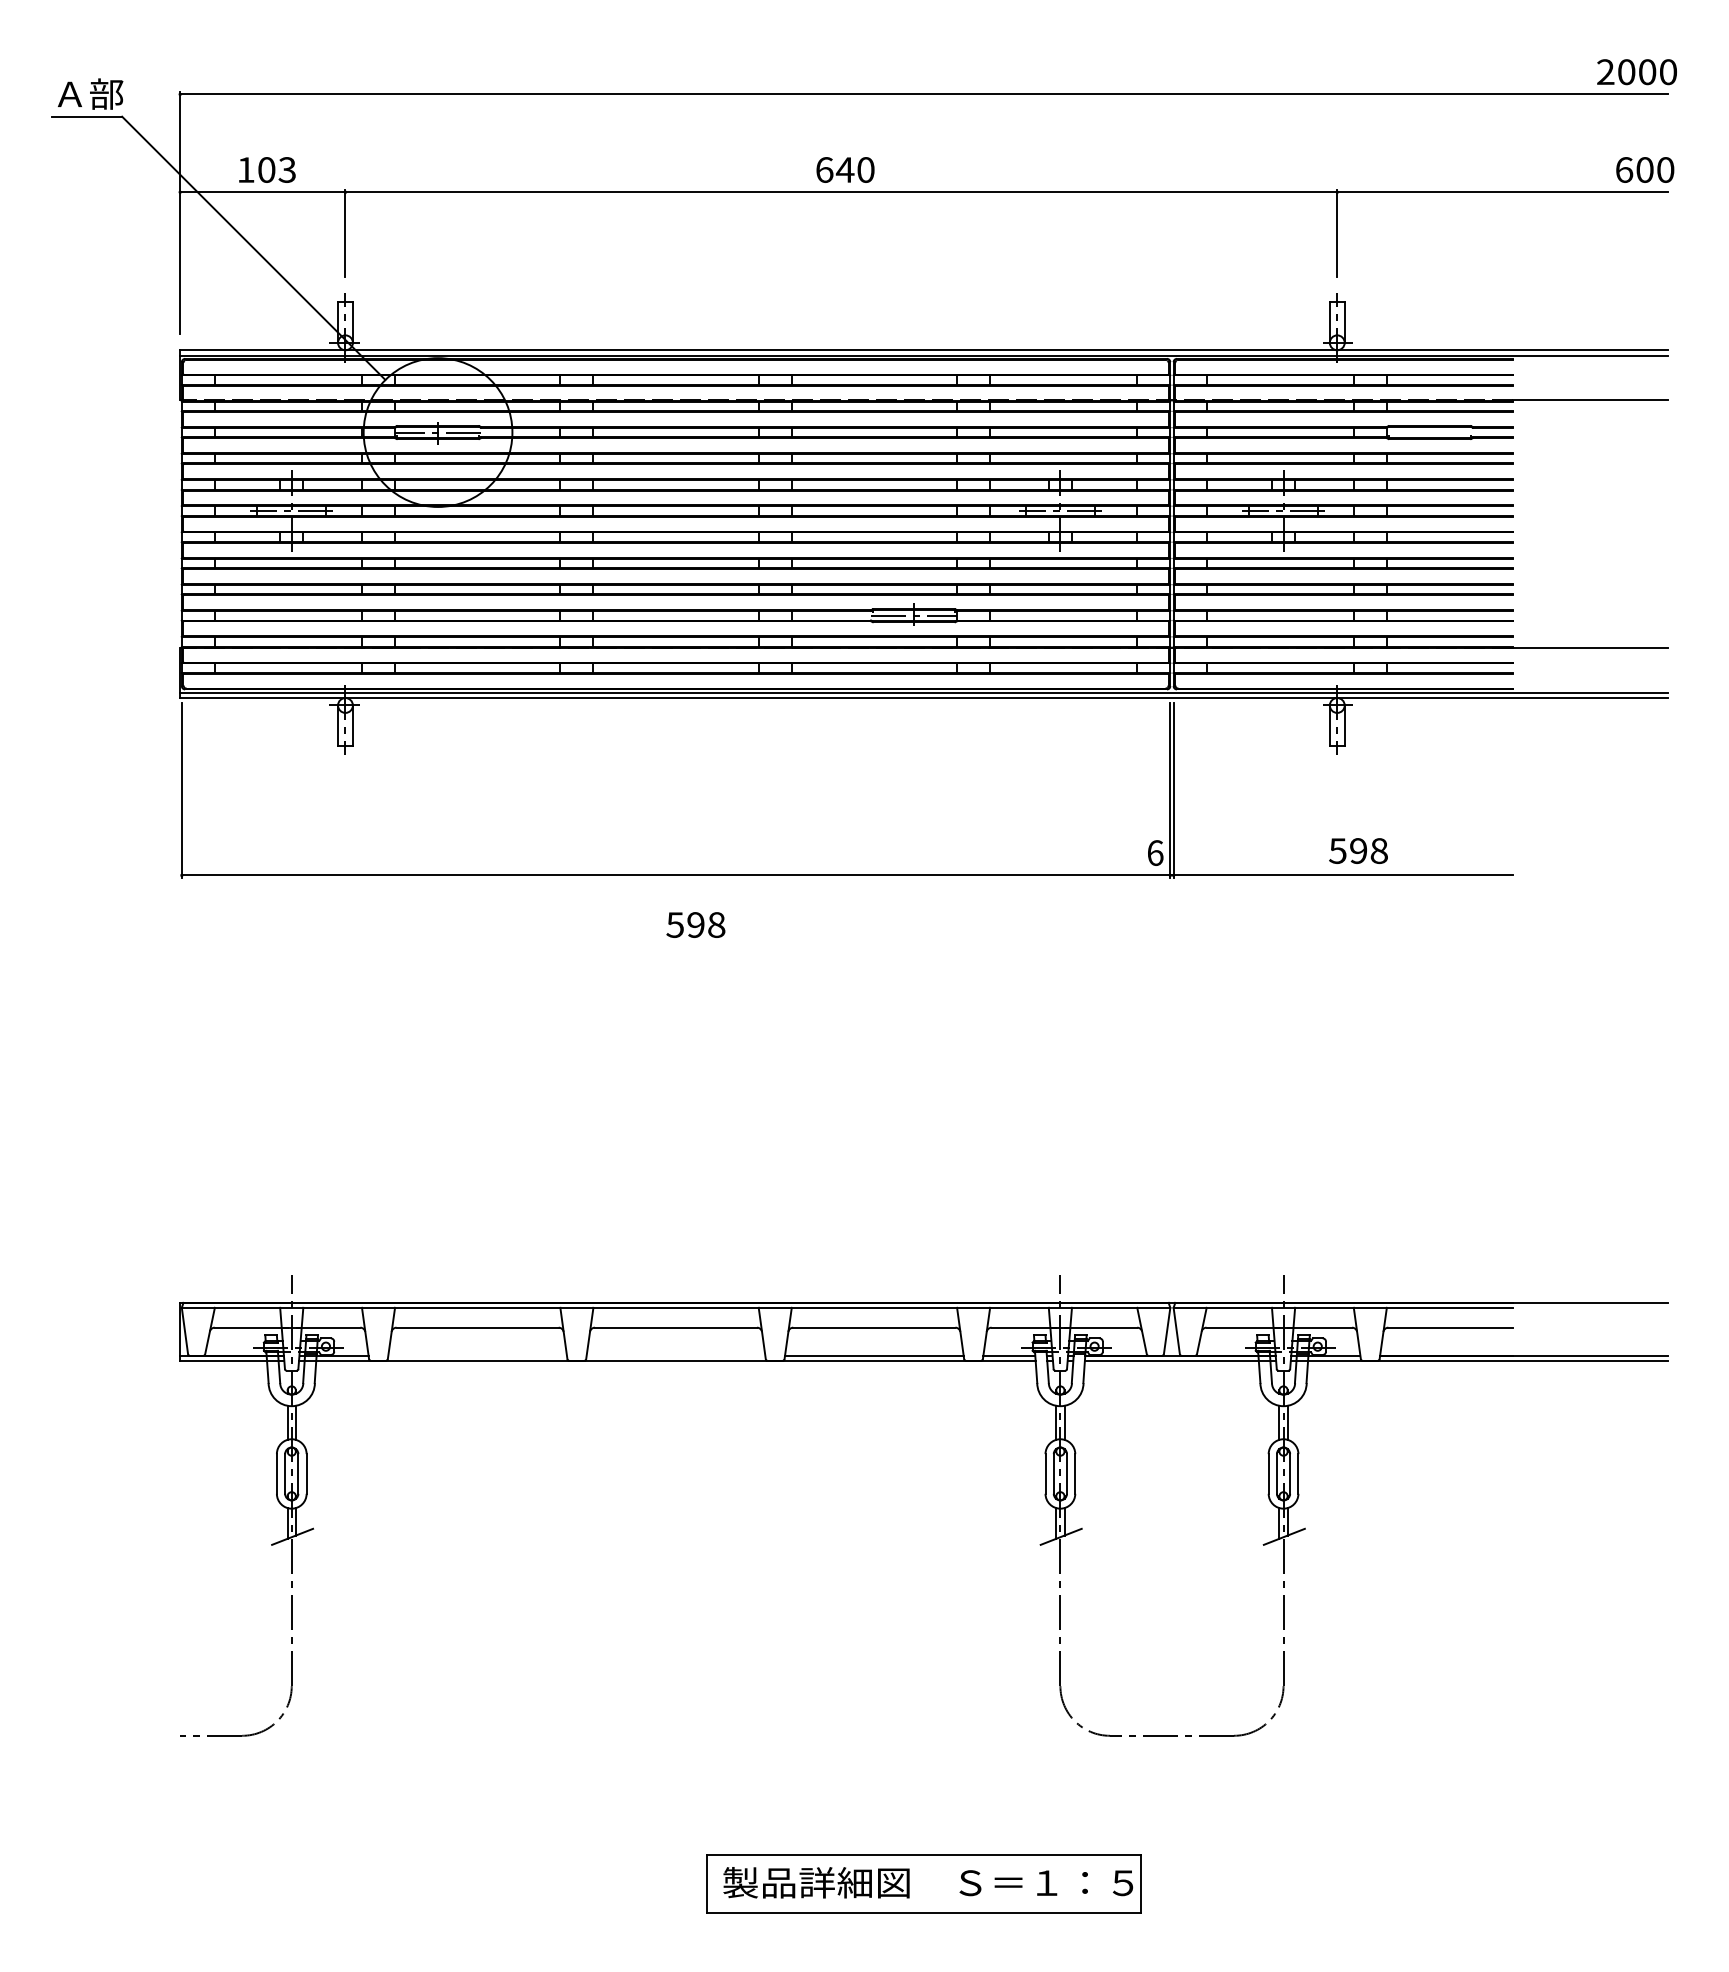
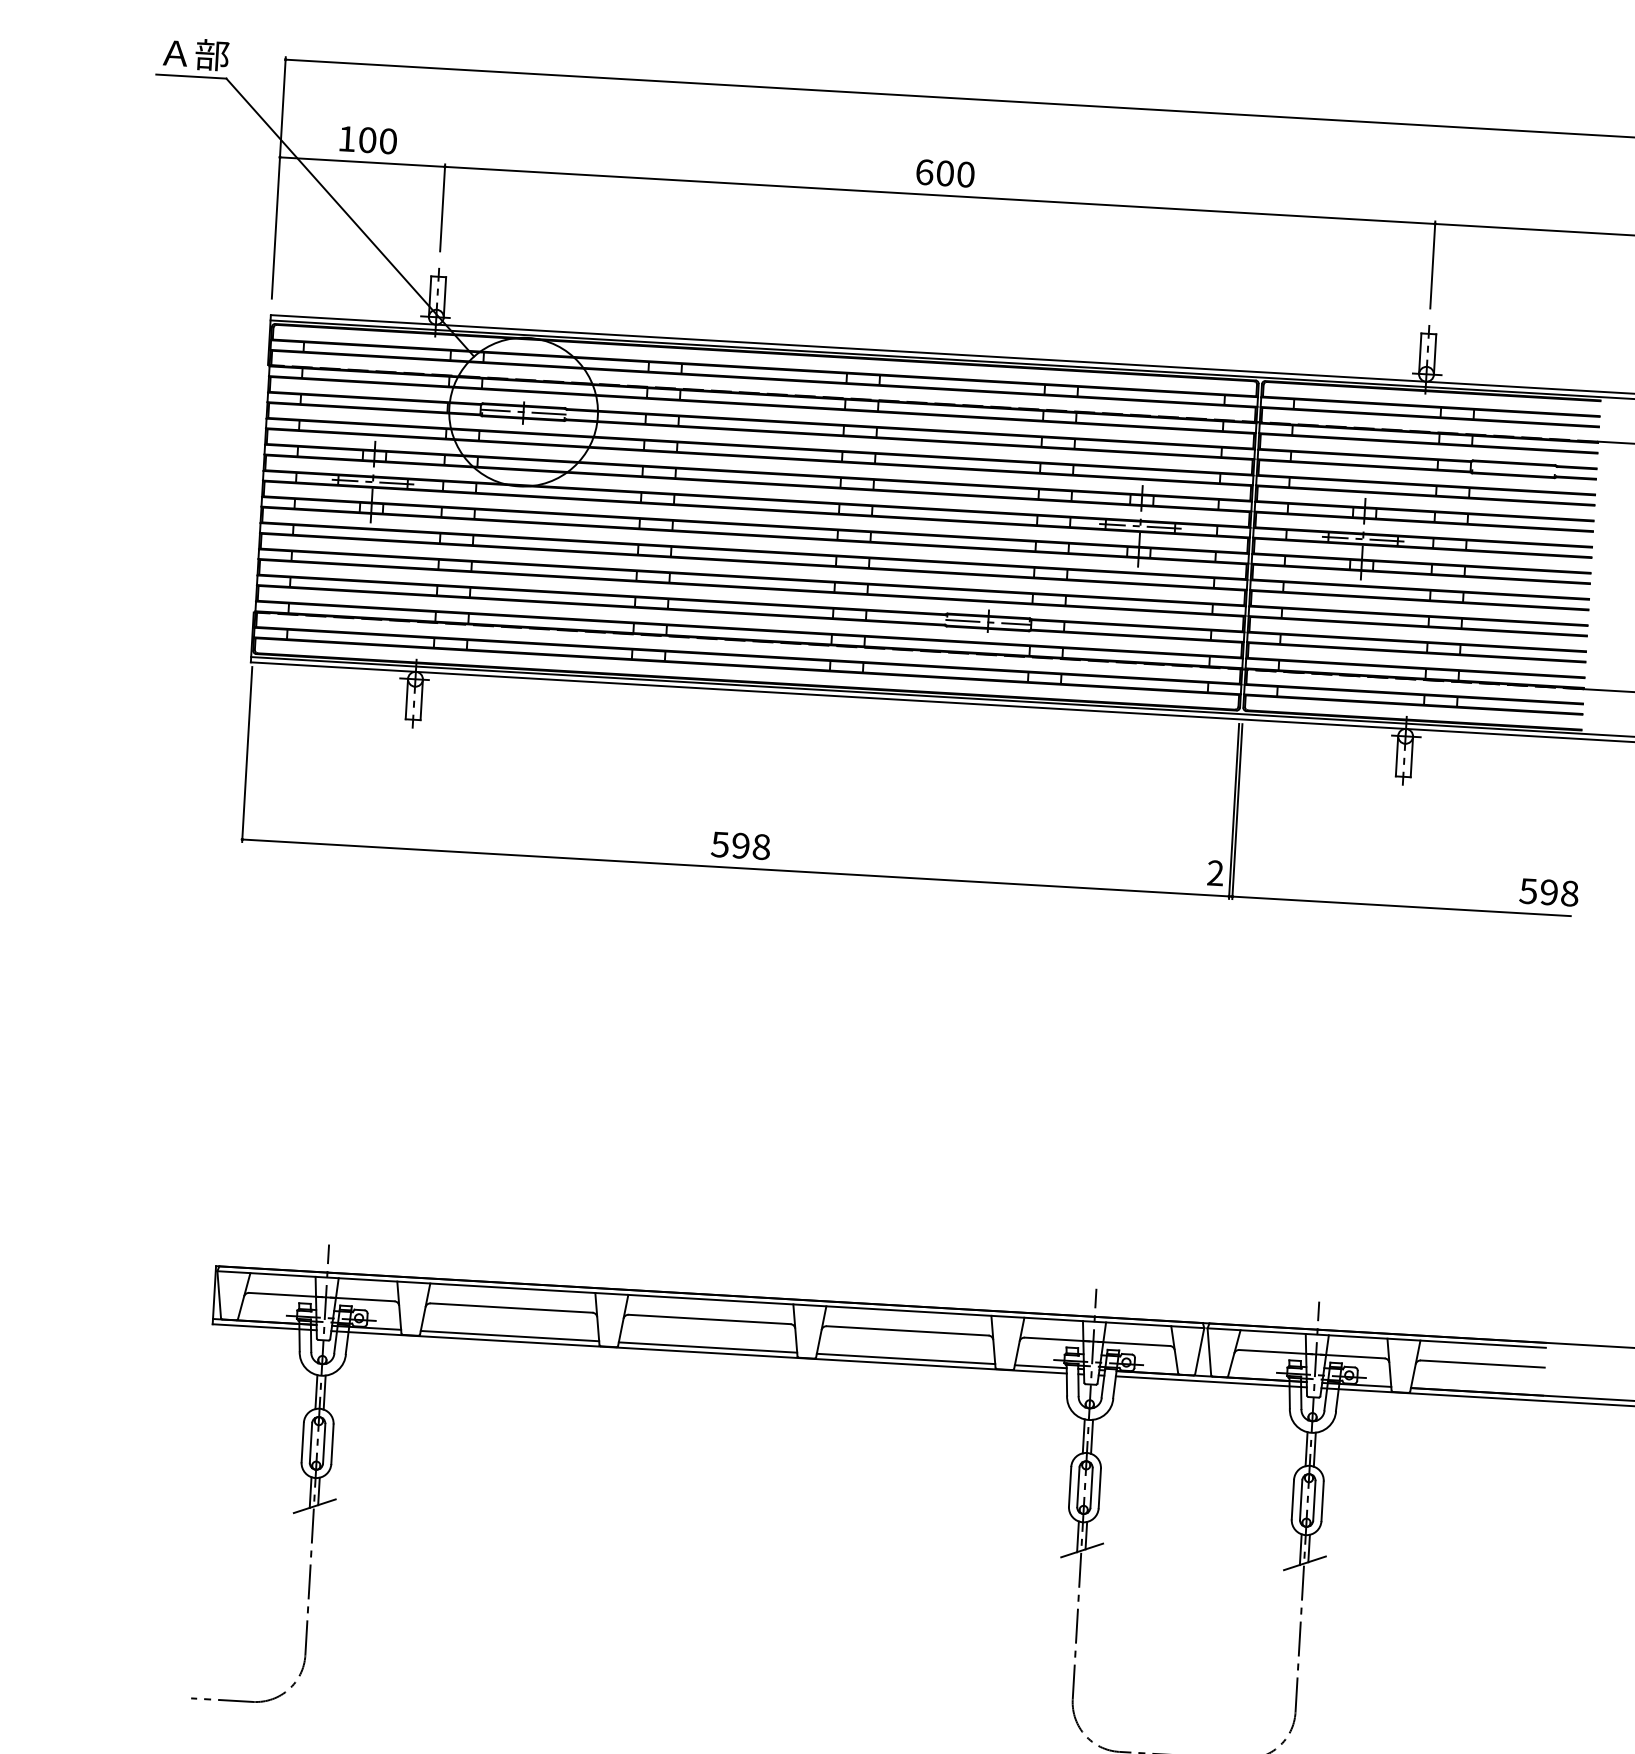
text: (286, 169) -> (387, 140), 103 -> 100
text: (844, 169) -> (944, 172), 640 -> 600
text: (1358, 850) -> (1549, 891), moved
text: (1155, 852) -> (1215, 872), 6 -> 2
text: (695, 924) -> (740, 845), moved
line: (477, 1355) -> (509, 1335), added
line: (675, 1355) -> (707, 1347), added

